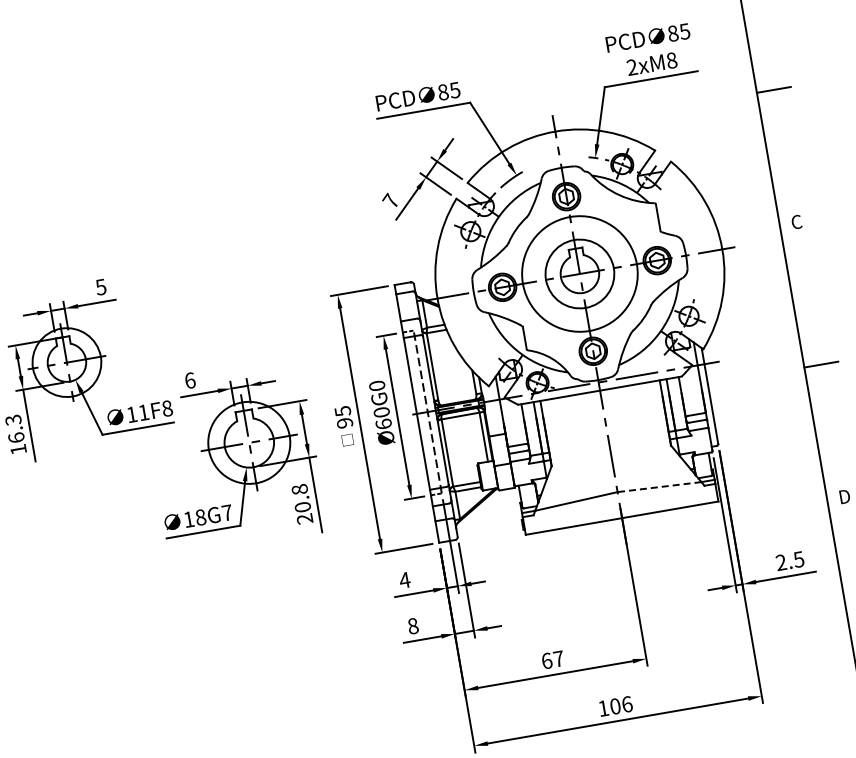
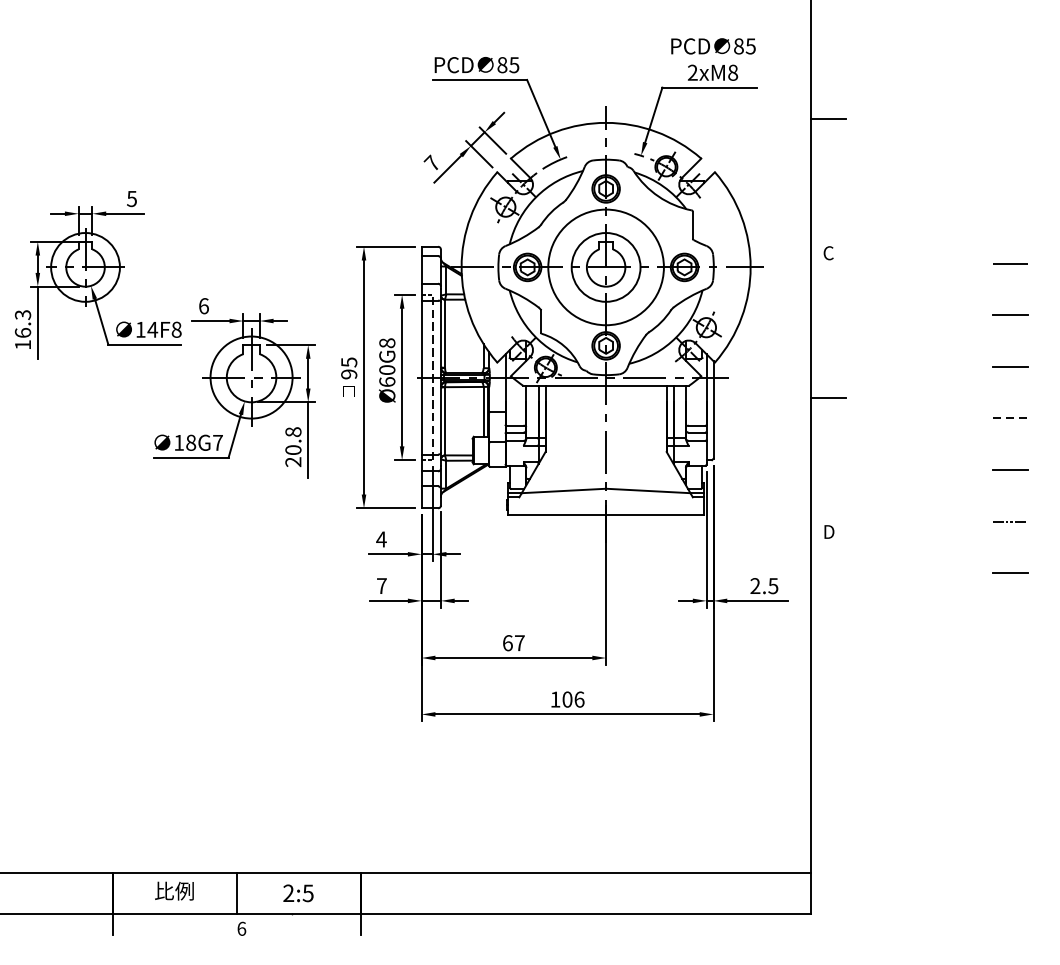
text: (377, 386) -> (387, 343), Ø60G0 -> Ø60G8
text: (143, 412) -> (152, 329), 11F8 -> 14F8
line: (658, 486) -> (647, 490), dashed -> solid
text: (412, 626) -> (381, 586), 8 -> 7

